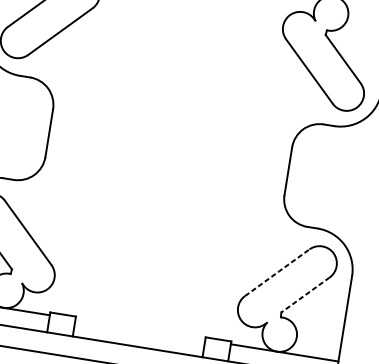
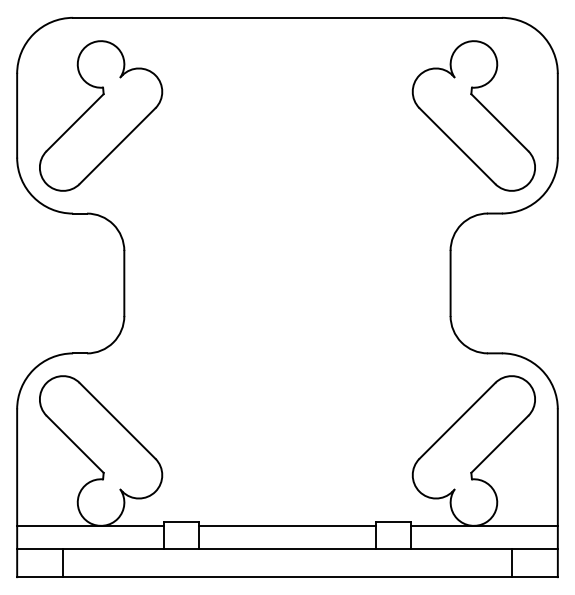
line: (277, 272) -> (457, 420), dashed -> solid
line: (305, 295) -> (499, 444), dashed -> solid
line: (140, 329) -> (287, 525), added

